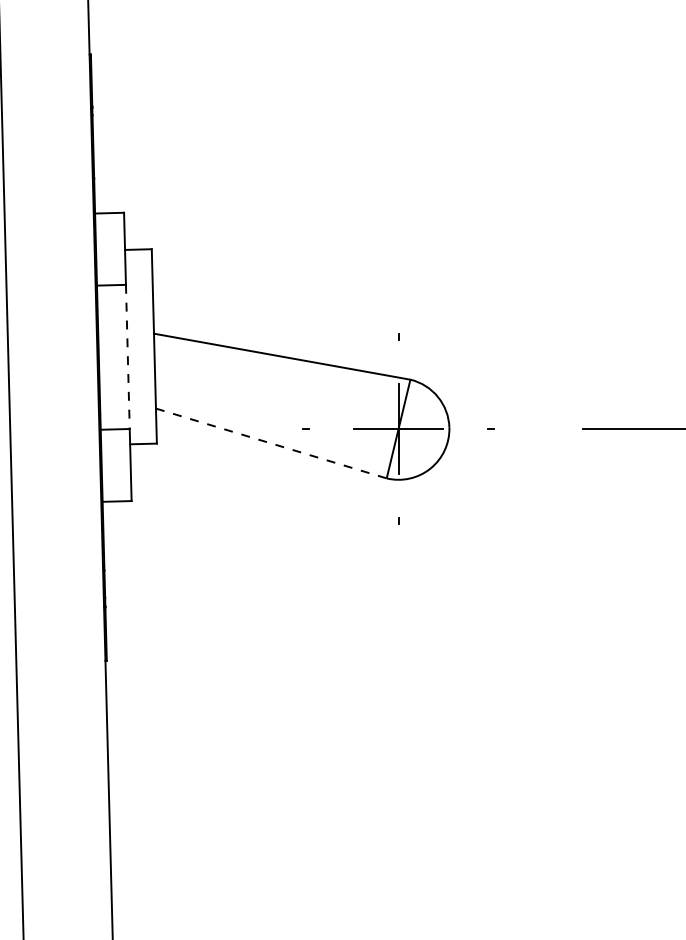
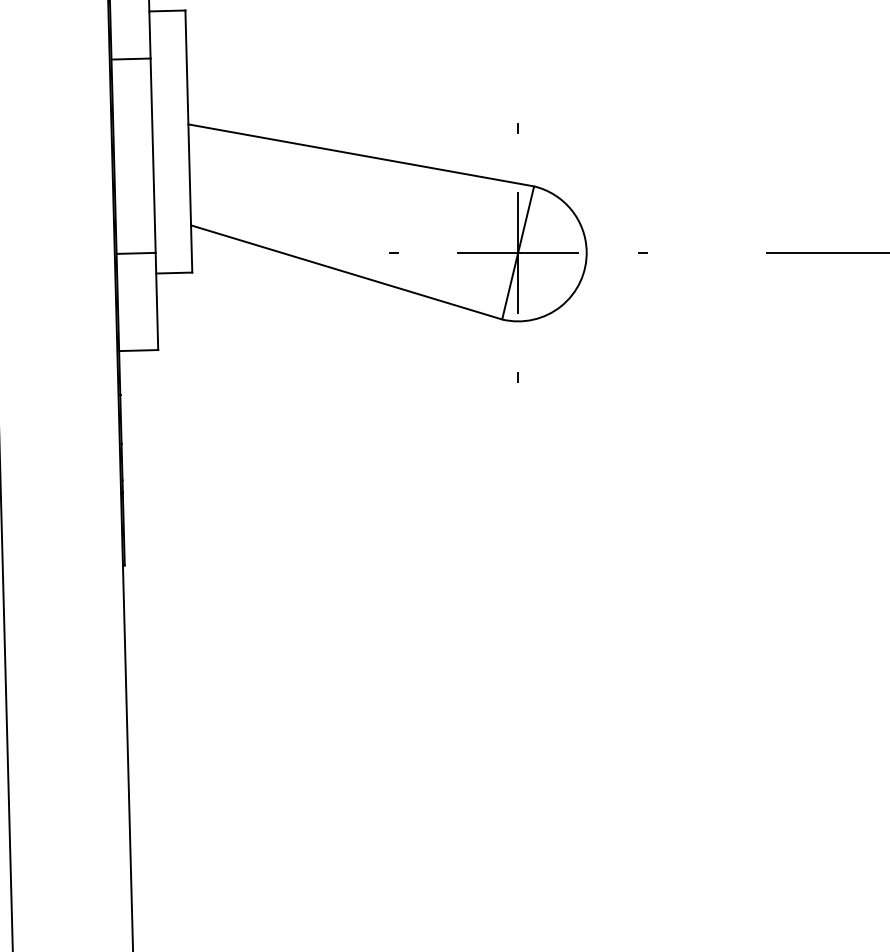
line: (127, 357) -> (152, 156), dashed -> solid
line: (271, 443) -> (346, 272), dashed -> solid

